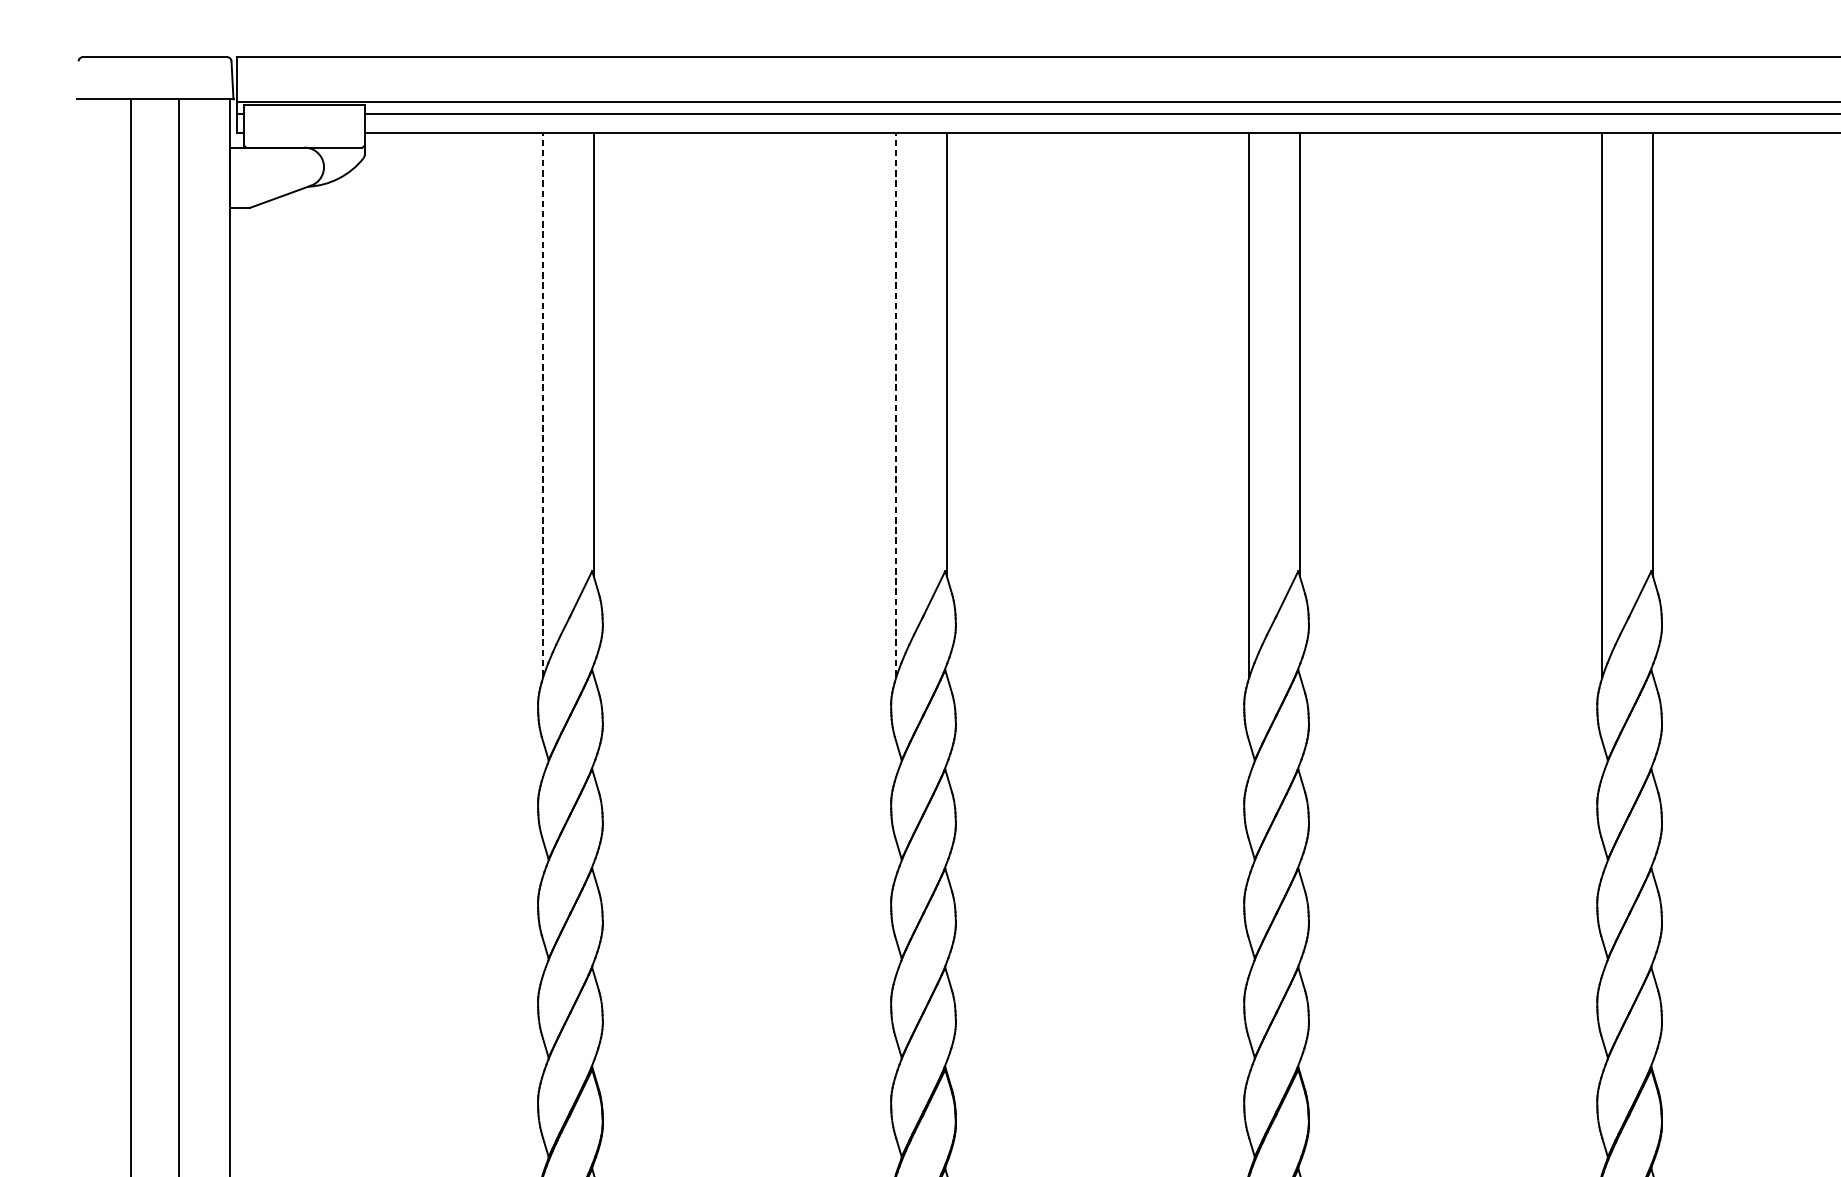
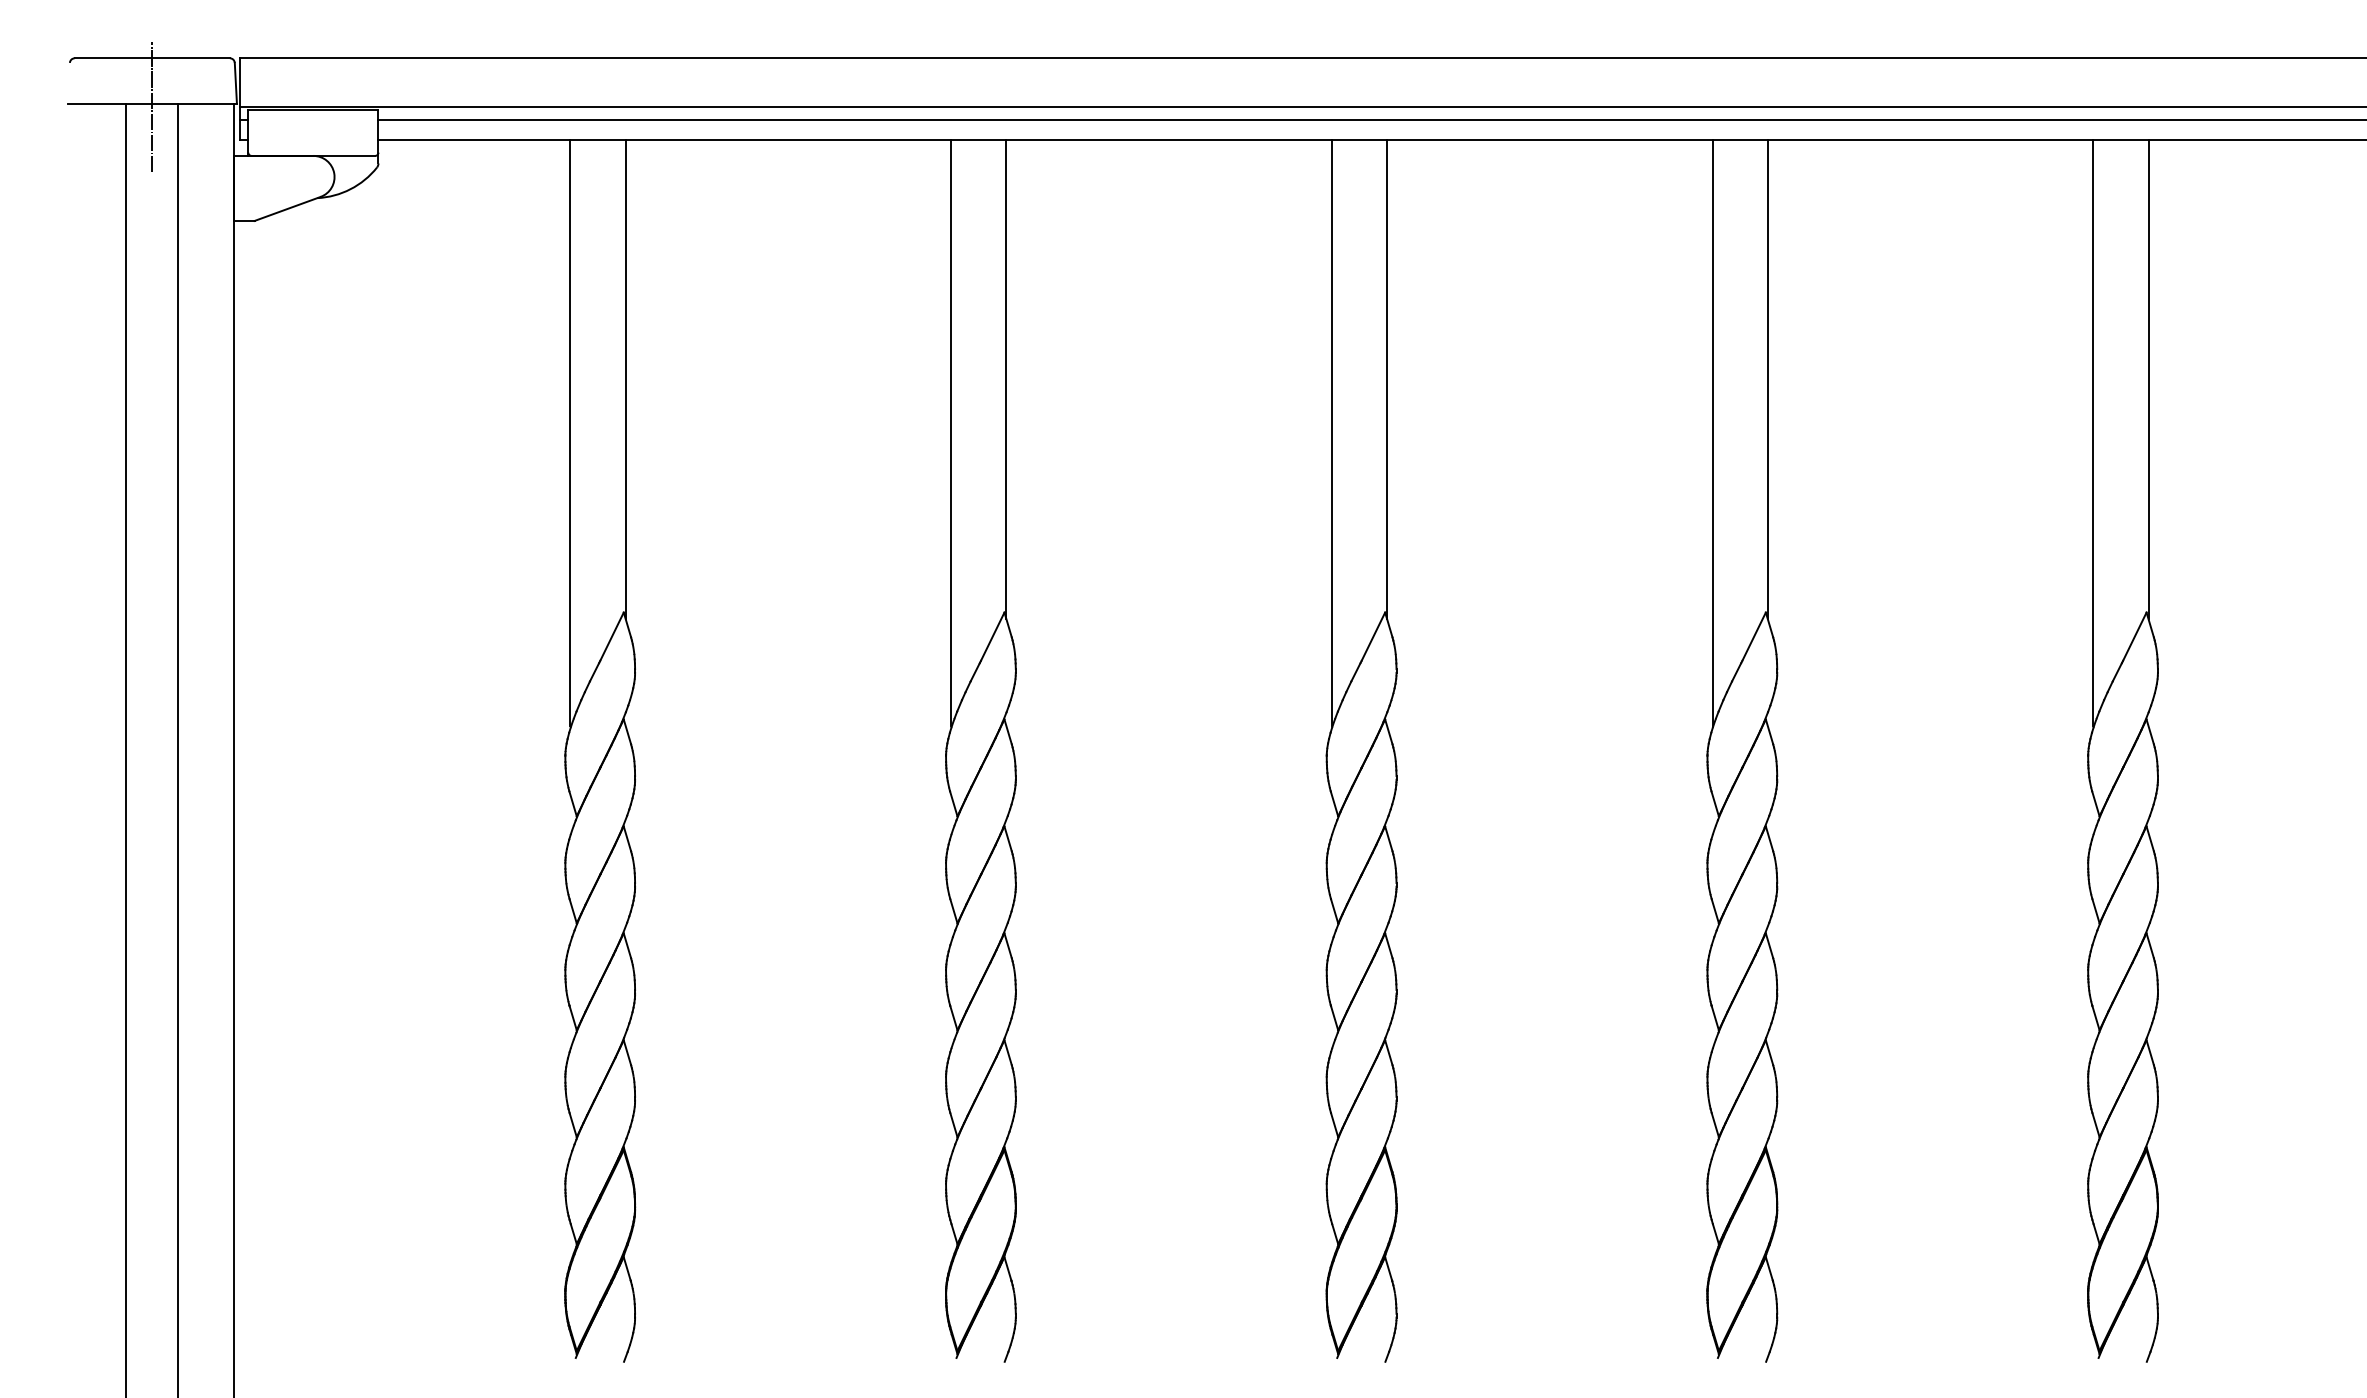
line: (155, 102) -> (152, 107), added
line: (542, 404) -> (570, 432), dashed -> solid
line: (896, 404) -> (951, 432), dashed -> solid

